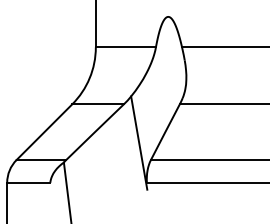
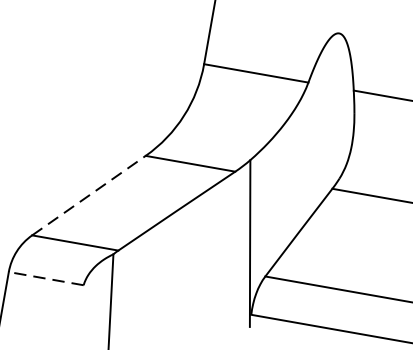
line: (44, 131) -> (89, 194), solid -> dashed
line: (28, 182) -> (45, 278), solid -> dashed

